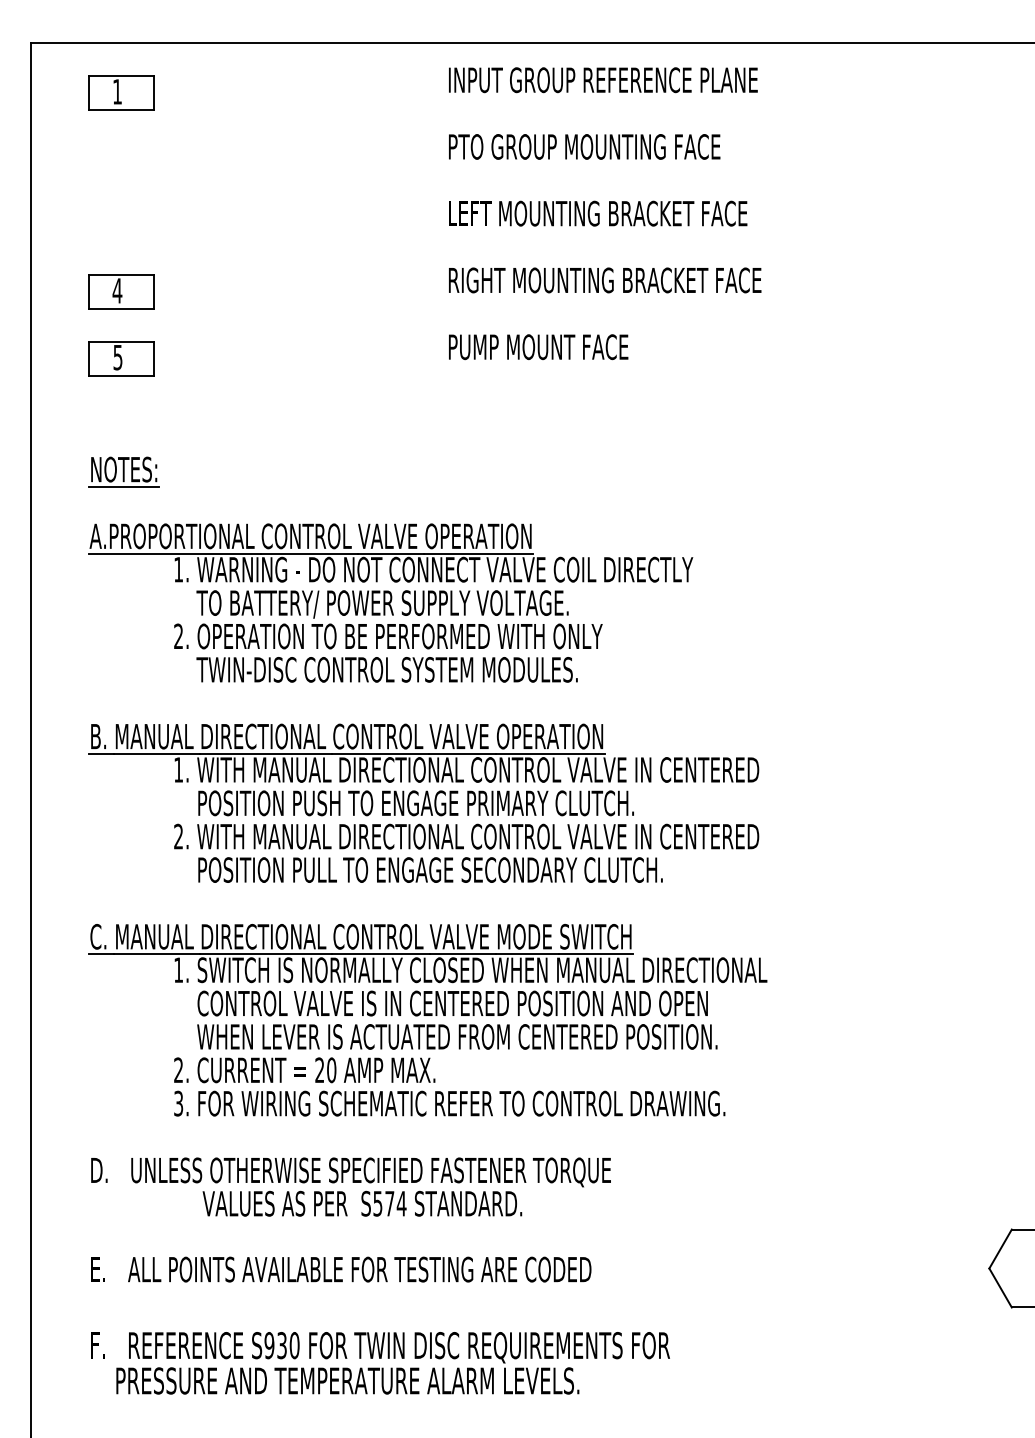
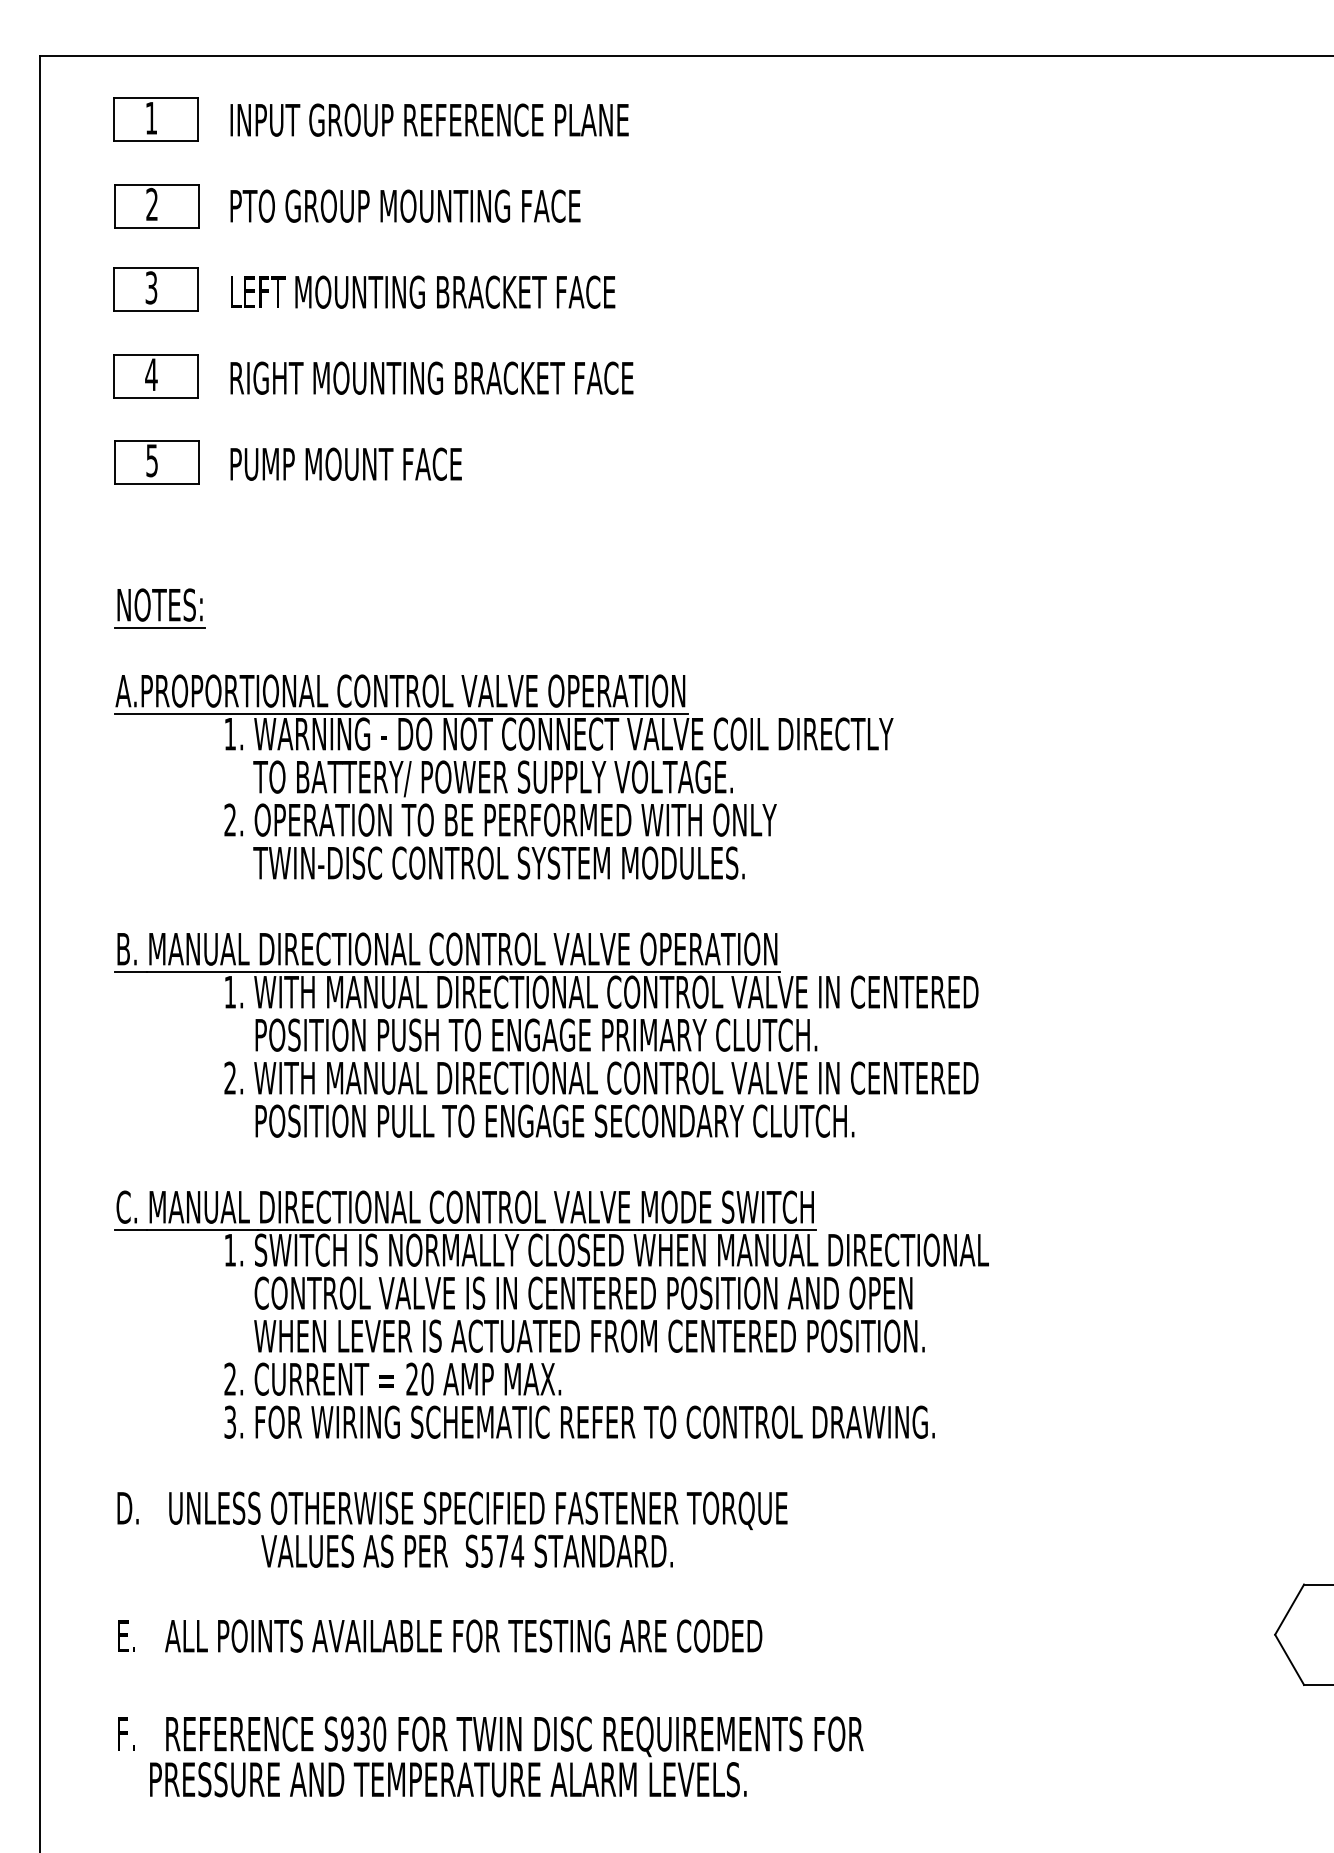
part: (121, 160) -> (156, 206), added
text: (604, 213) -> (431, 291), moved
part: (120, 224) -> (155, 289), added

